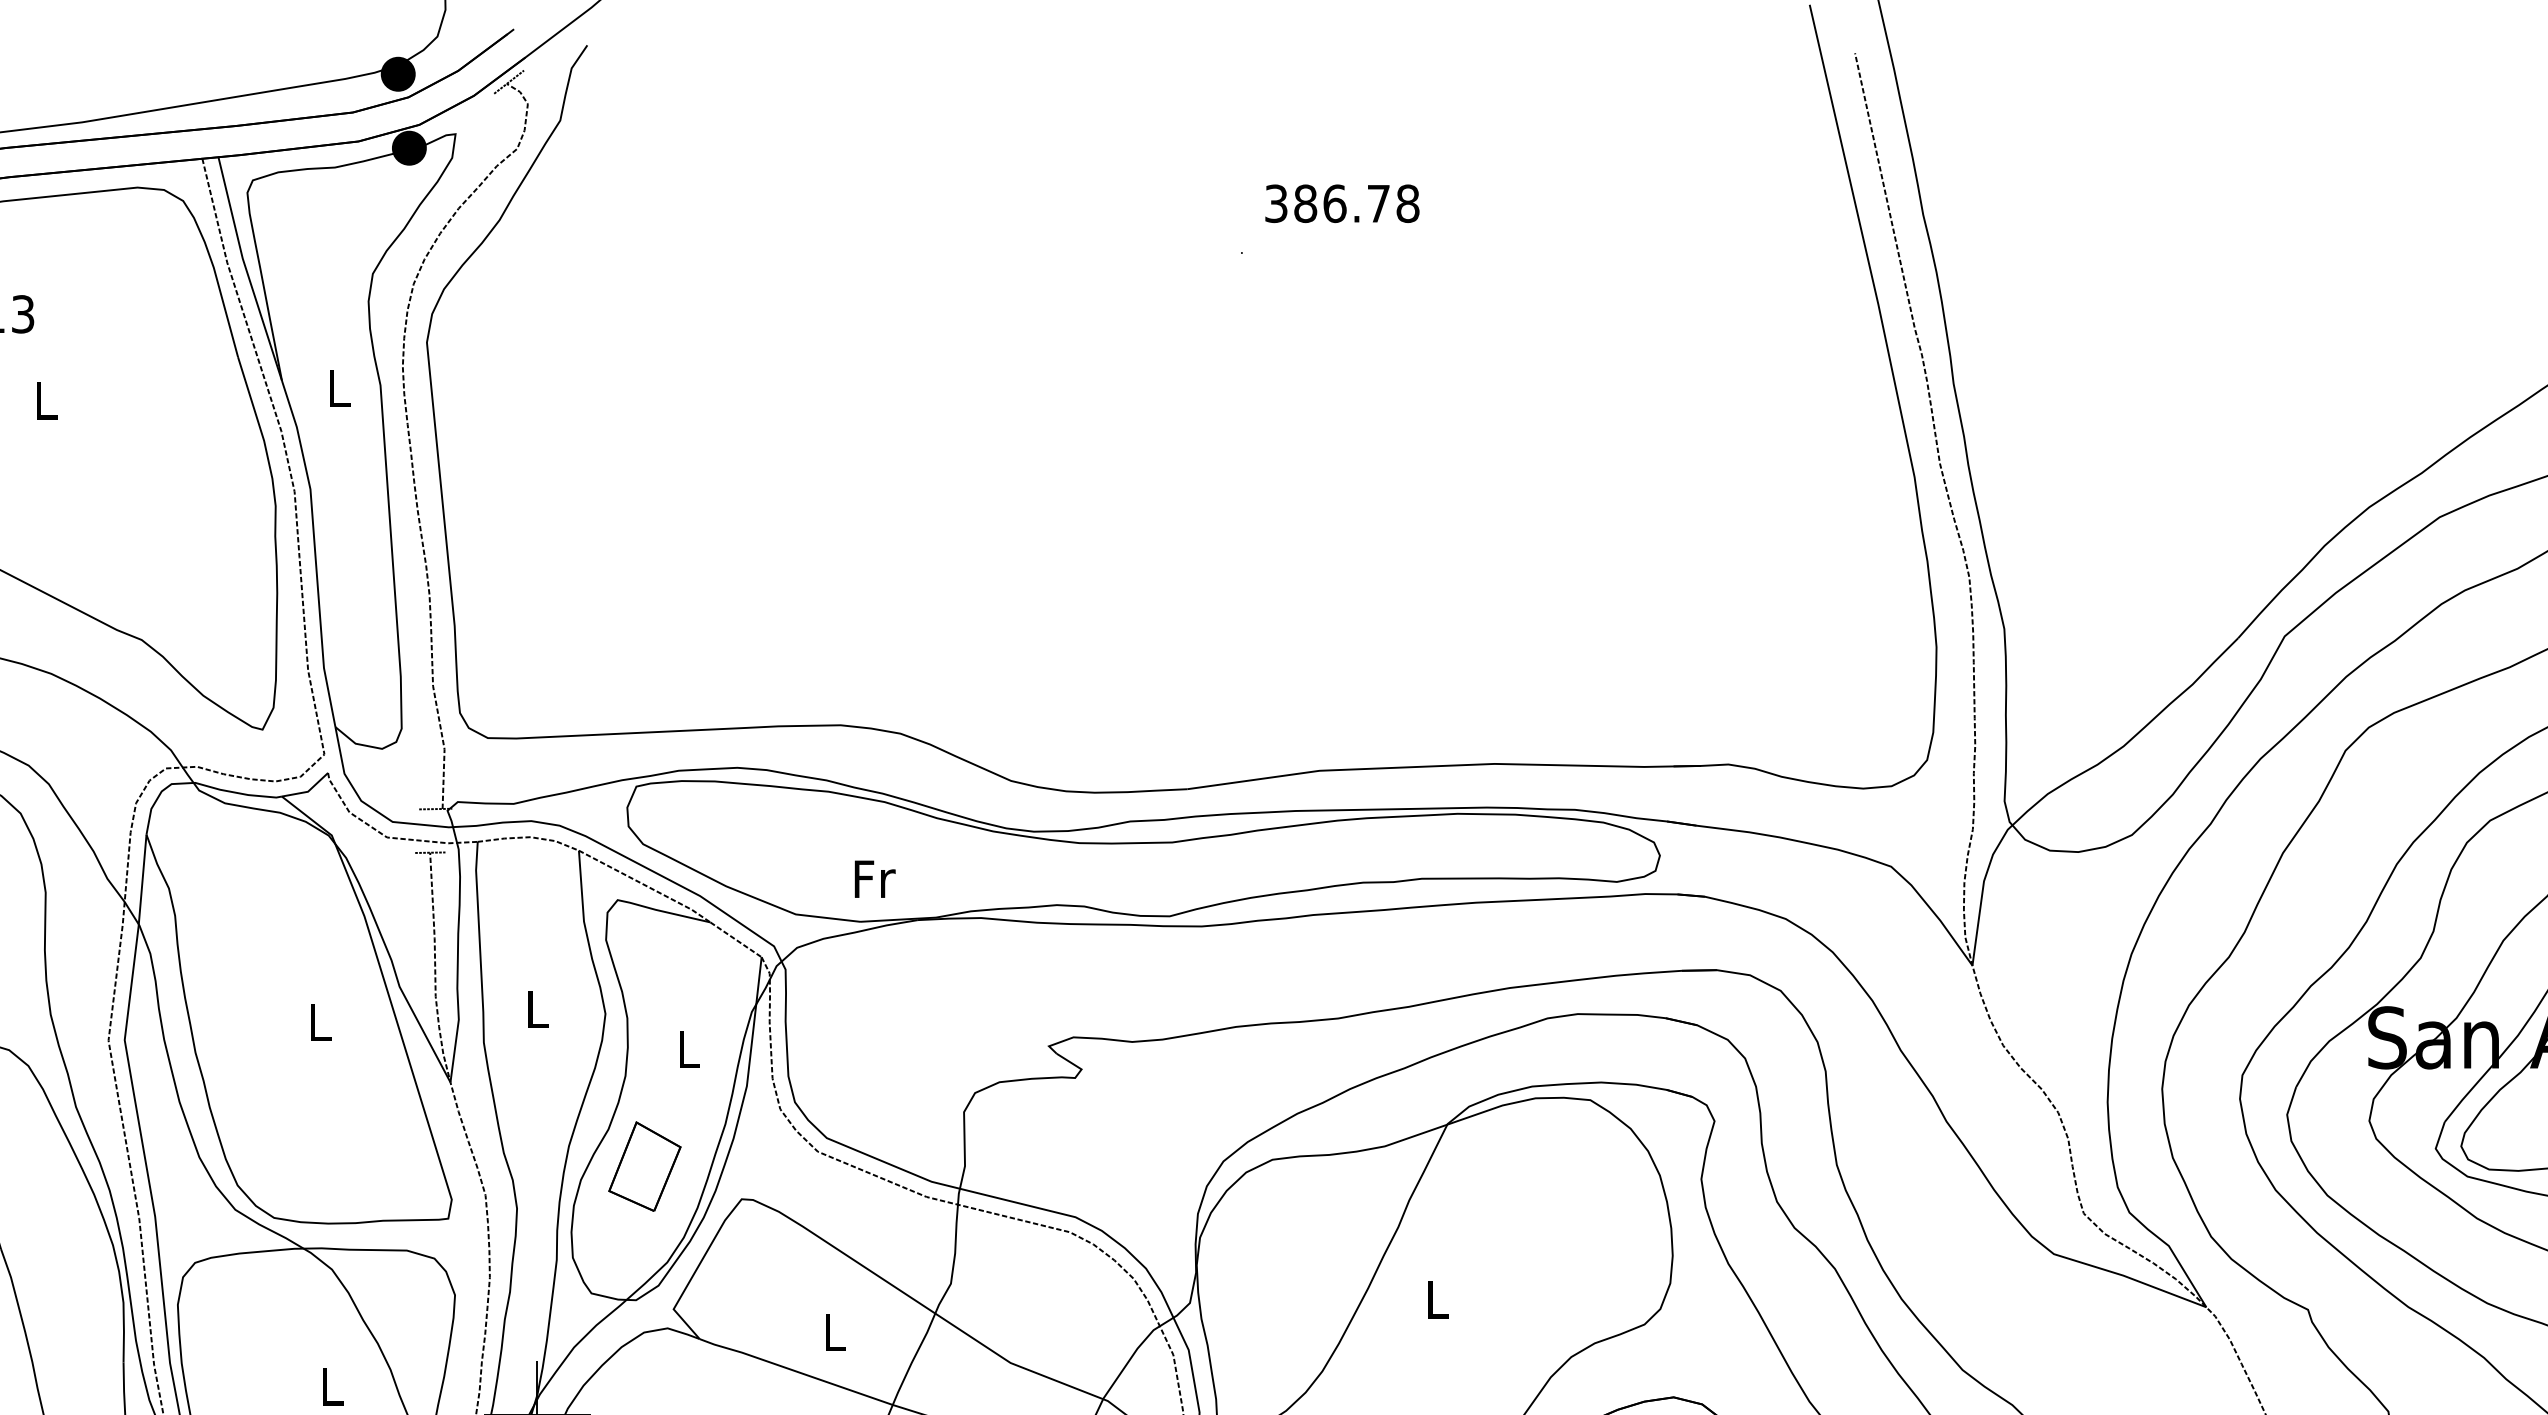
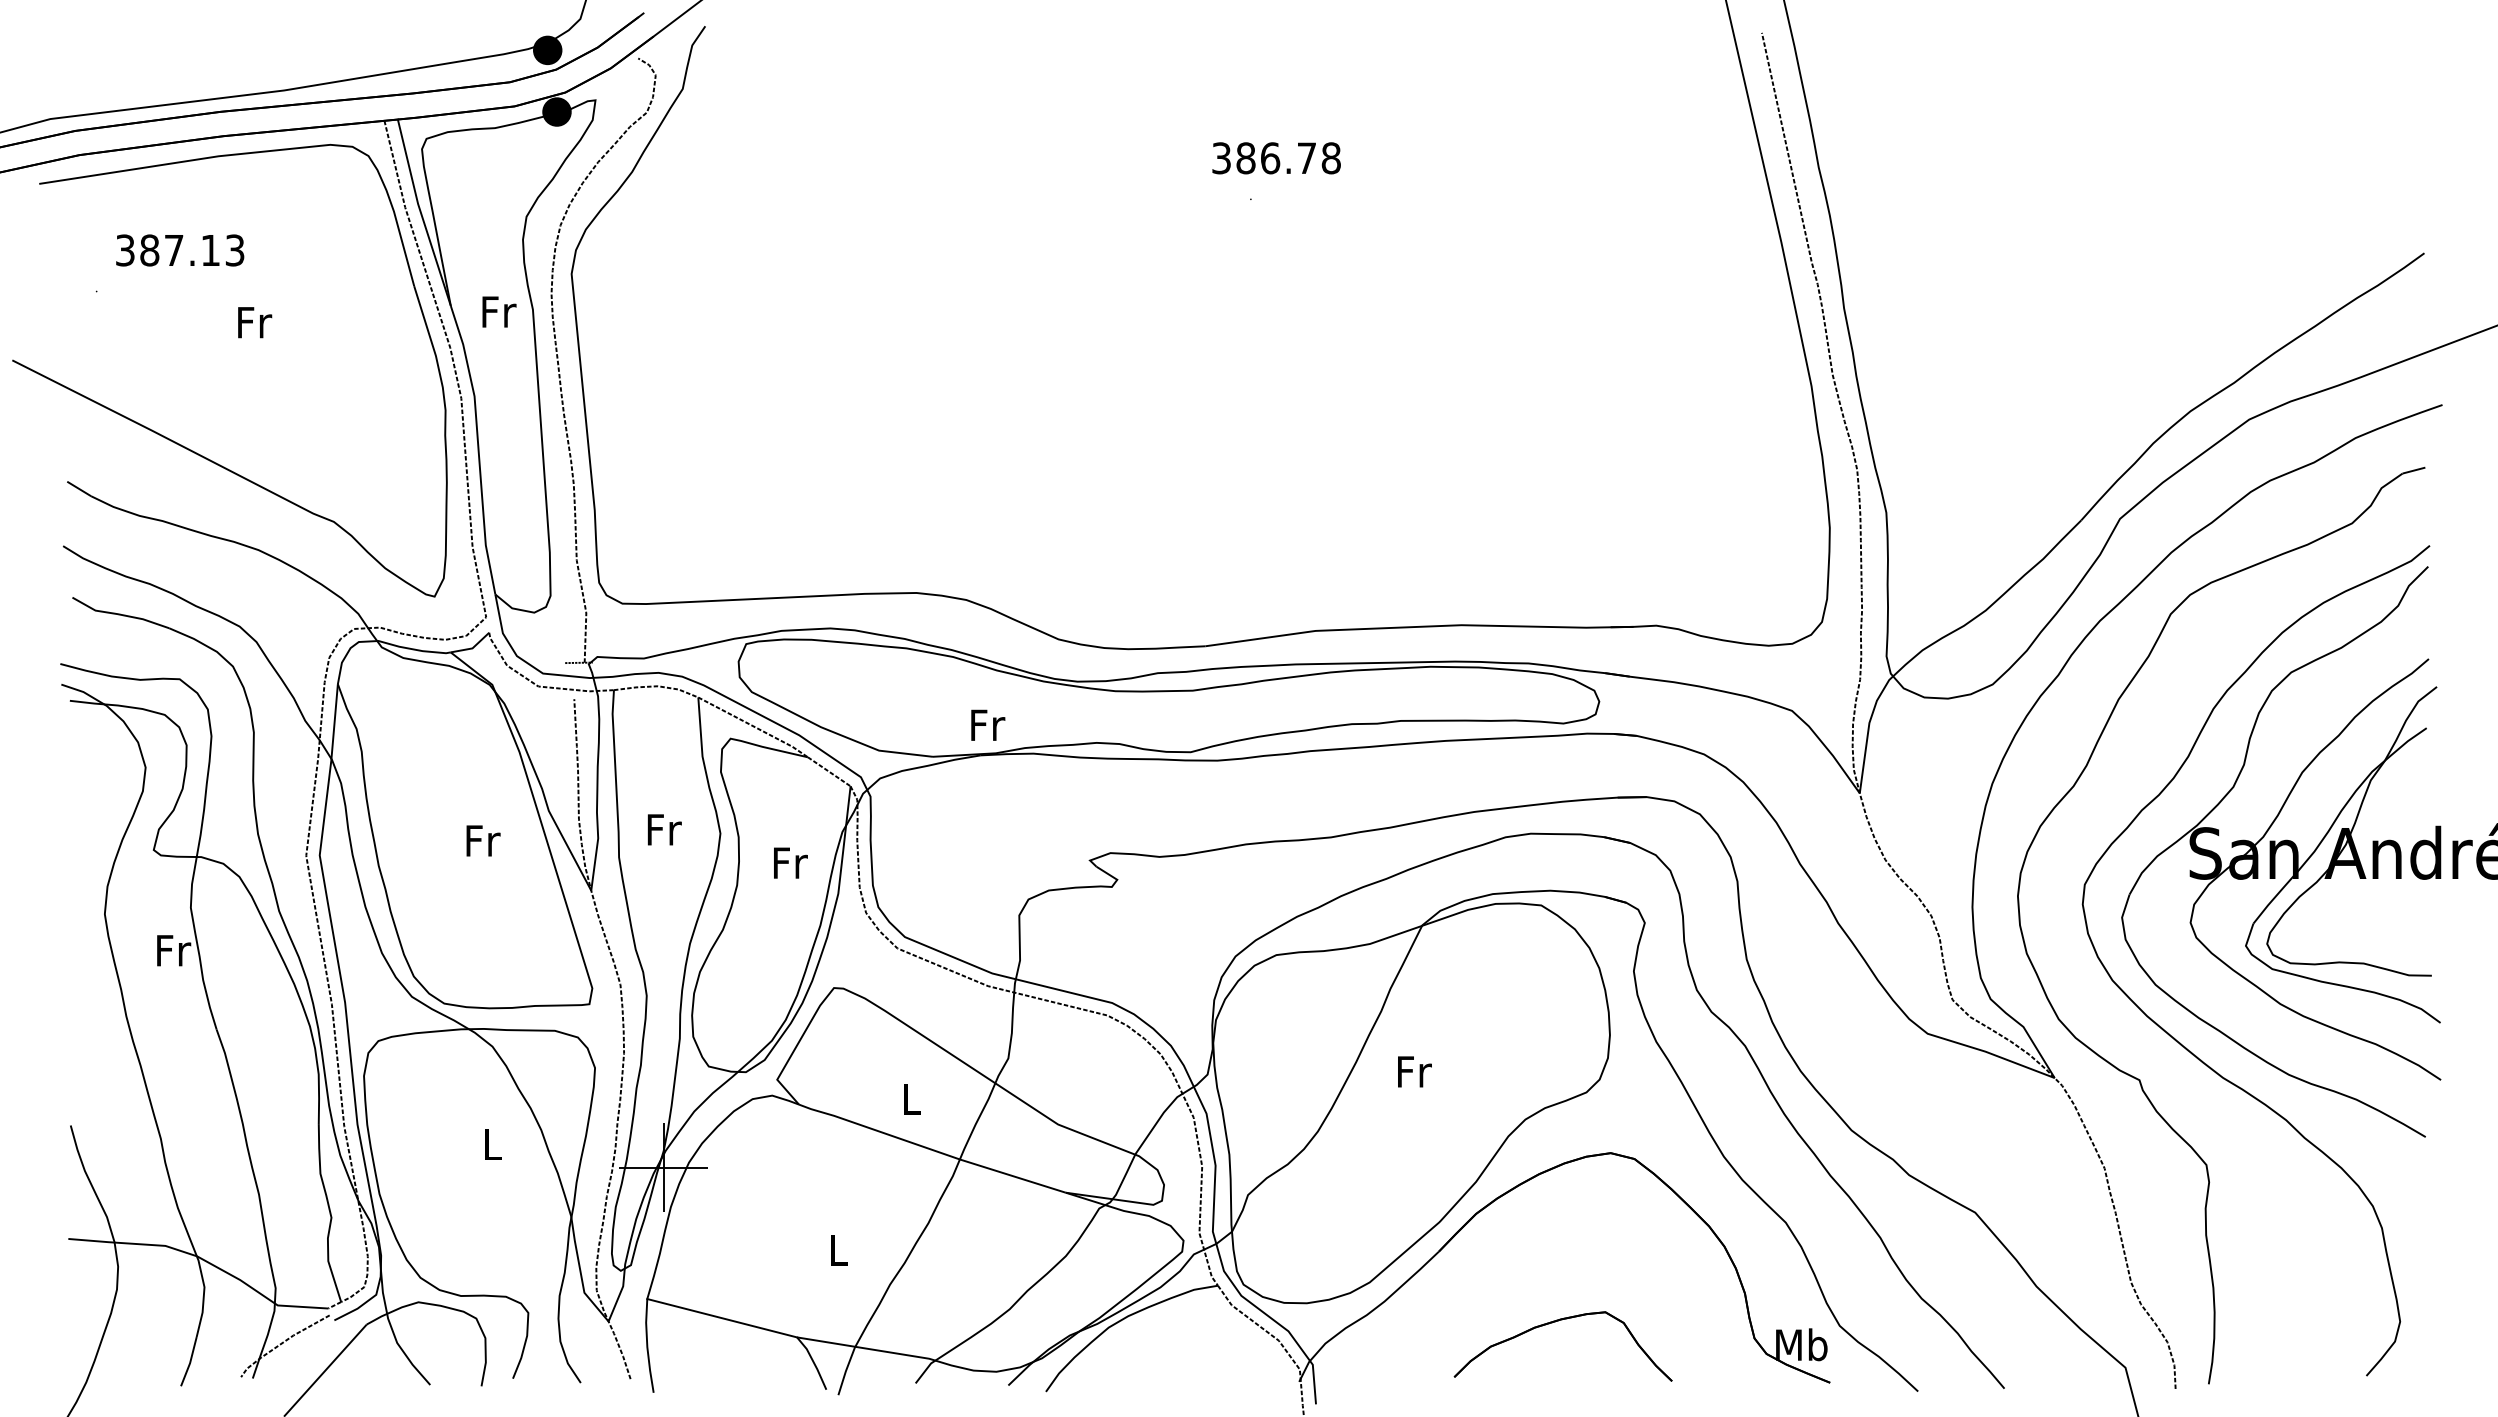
line: (508, 81) -> (639, 56), removed
text: (1342, 203) -> (1276, 158), moved
text: (340, 387) -> (499, 311), L -> Fr
text: (47, 400) -> (255, 322), L -> Fr
line: (430, 851) -> (574, 698), removed
text: (875, 878) -> (988, 724), moved
text: (538, 1009) -> (664, 829), L -> Fr
text: (321, 1022) -> (483, 840), L -> Fr
text: (689, 1048) -> (790, 862), L -> Fr
part: (645, 1166) -> (753, 960), removed
text: (1438, 1299) -> (1414, 1071), L -> Fr

